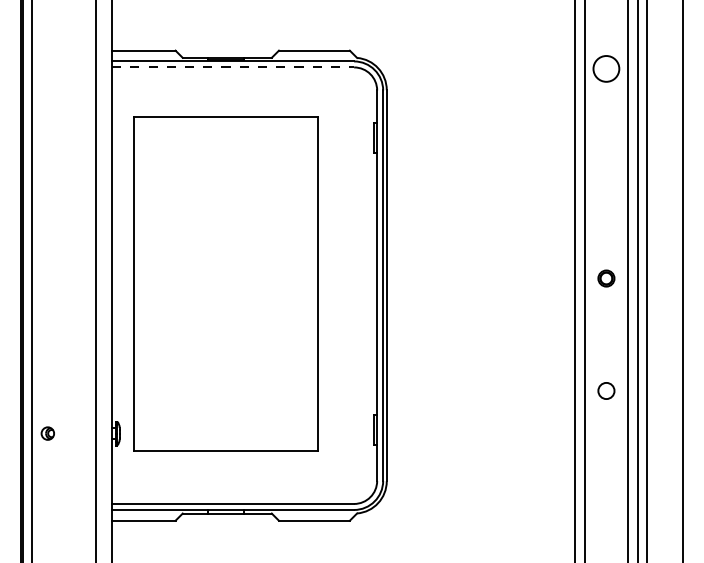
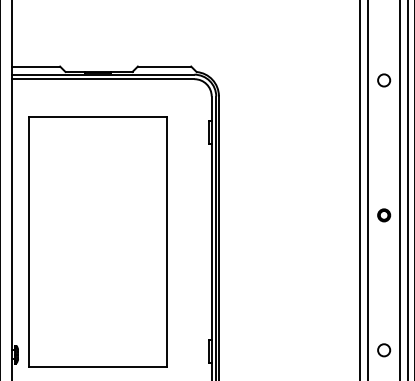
line: (233, 67) -> (103, 79), dashed -> solid
circle: (606, 69) -> (384, 80), size x0.62
part: (606, 278) -> (384, 215), moved
circle: (606, 390) -> (384, 349), moved

